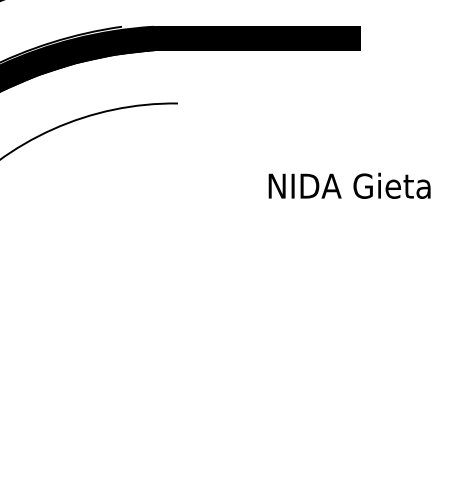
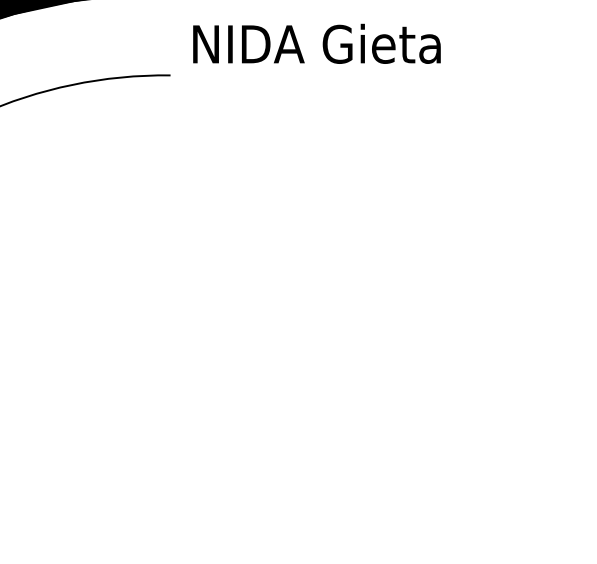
text: (349, 185) -> (316, 43), moved

